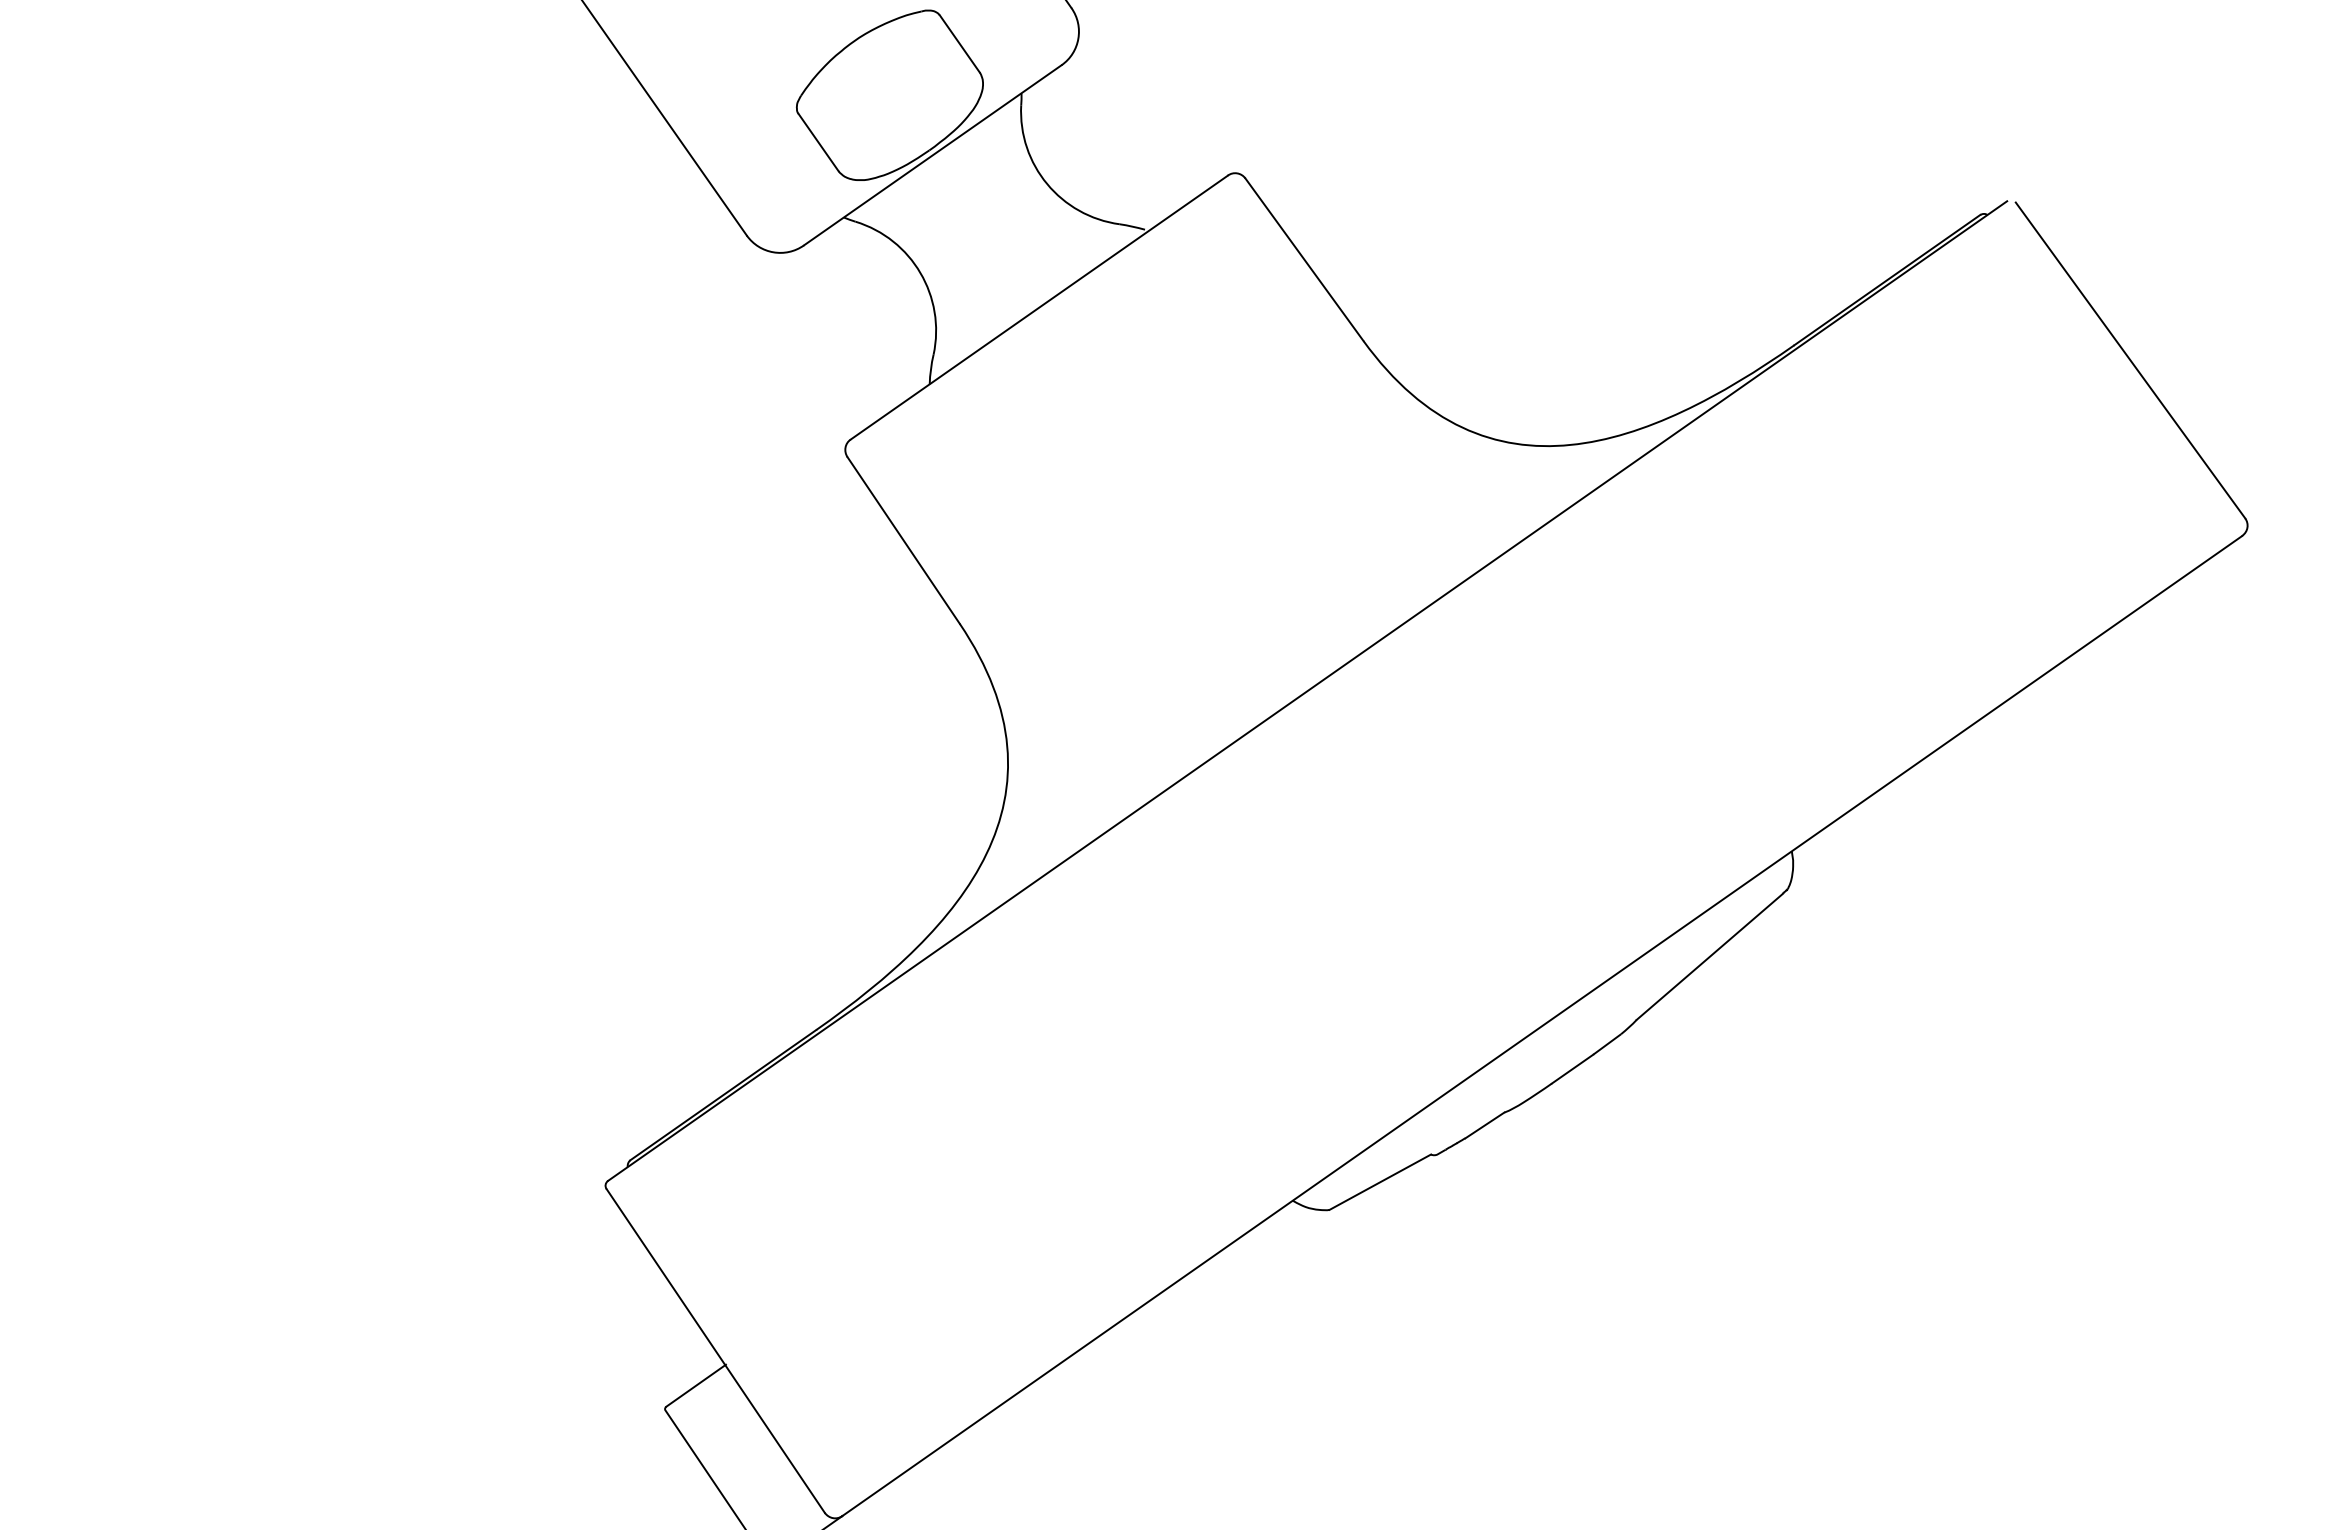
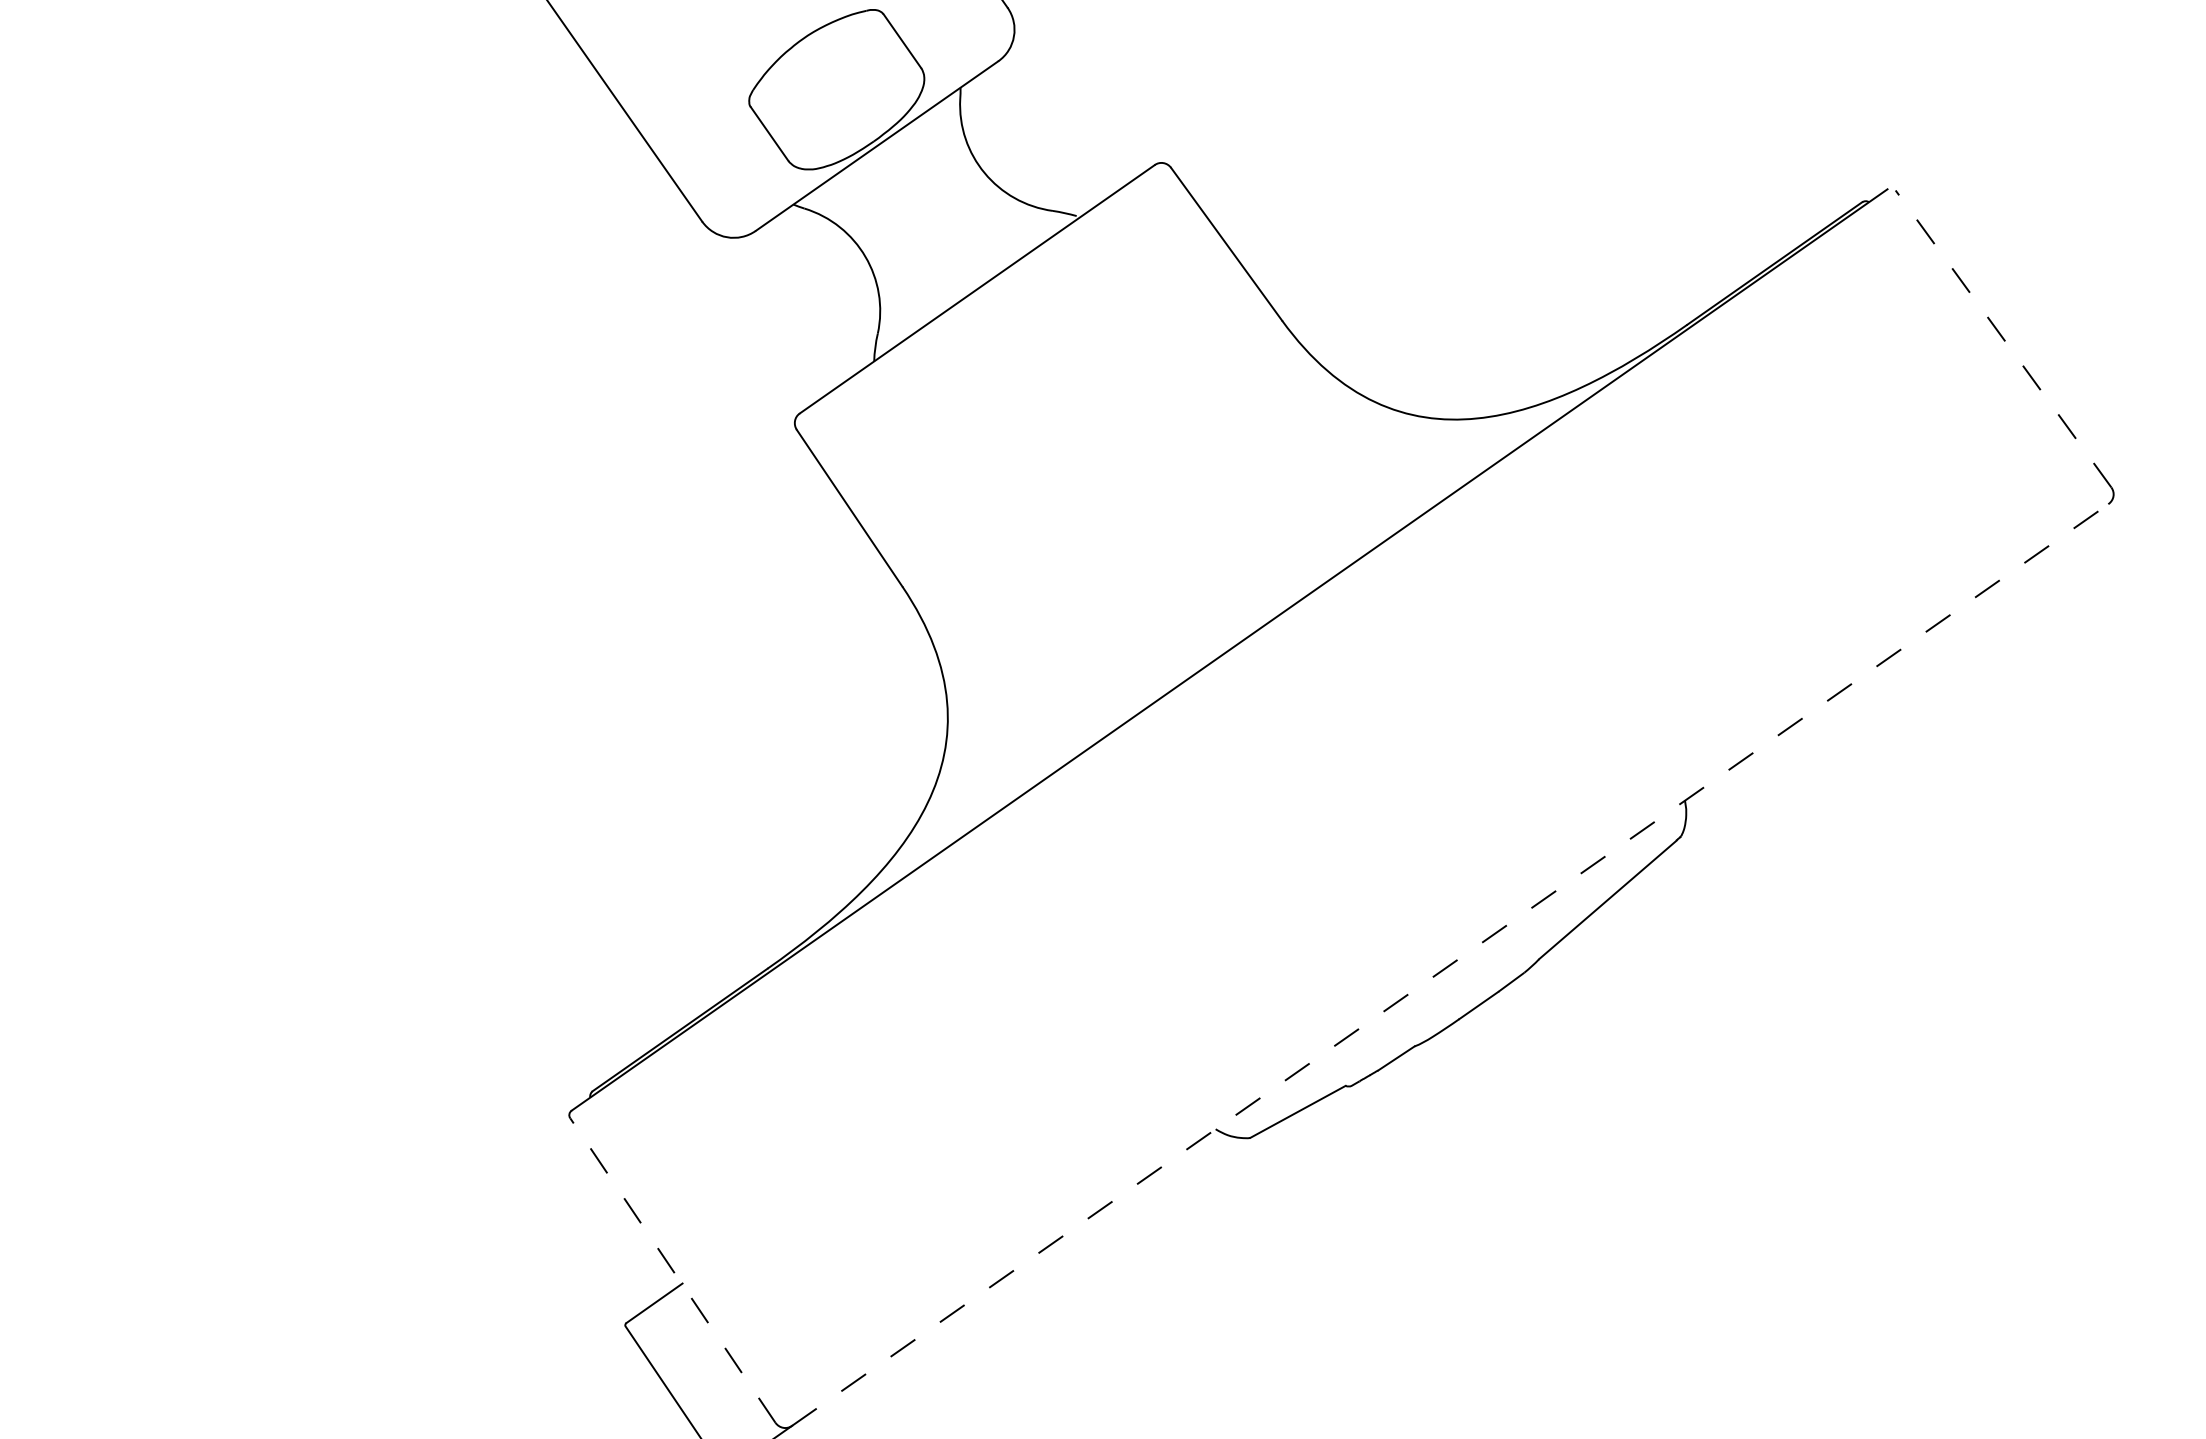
line: (2130, 359) -> (2003, 338), solid -> dashed
line: (1542, 1025) -> (1450, 964), solid -> dashed
line: (715, 1350) -> (672, 1270), solid -> dashed

